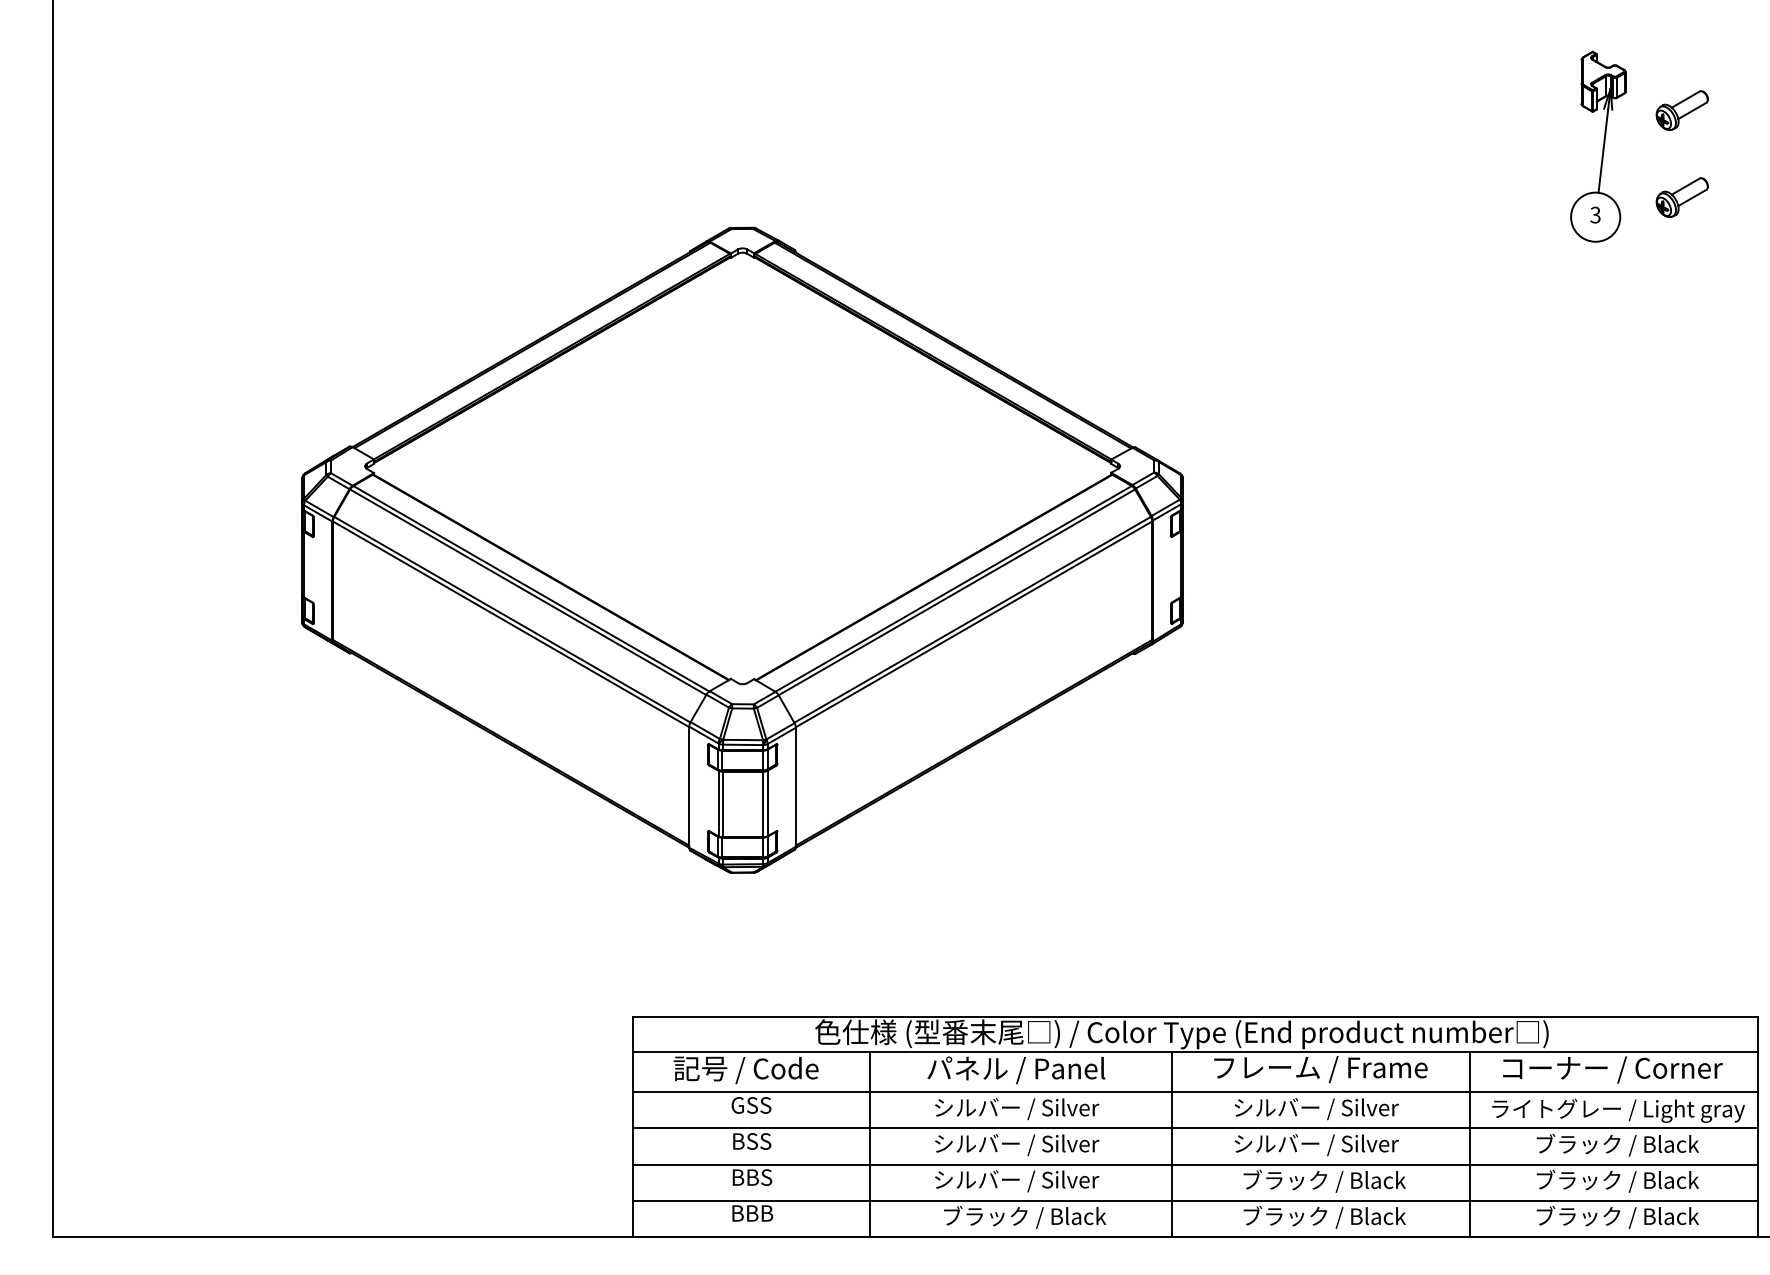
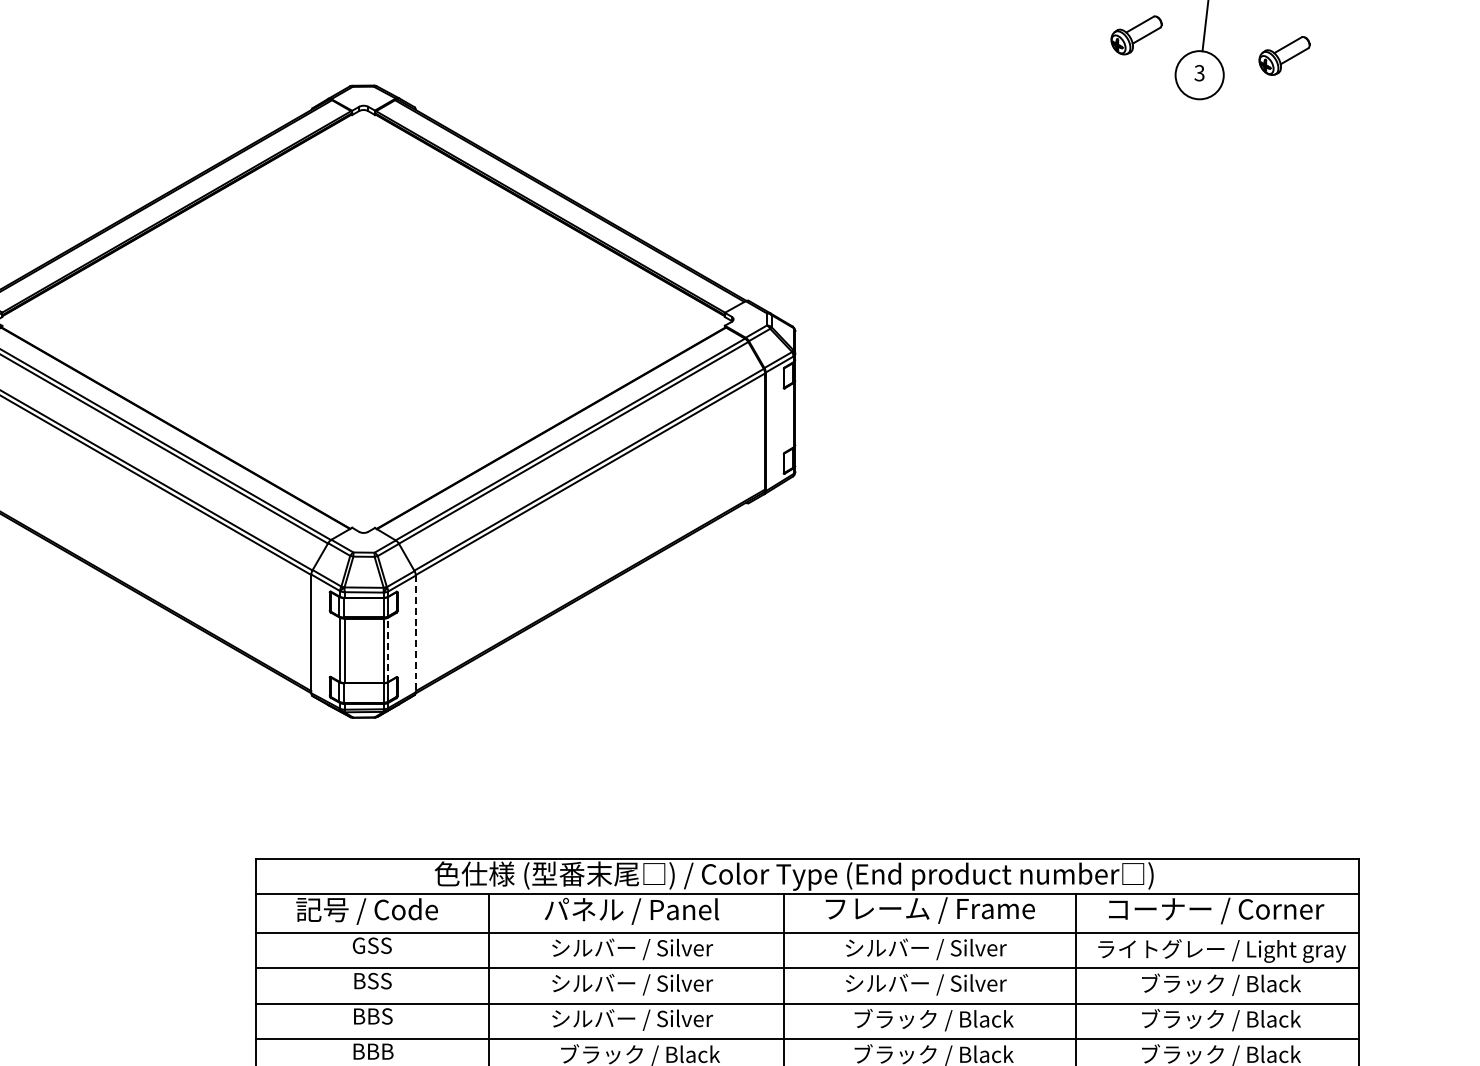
part: (1530, 176) -> (1135, 35), added
line: (795, 787) -> (415, 634), solid -> dashed
line: (767, 803) -> (388, 649), solid -> dashed

